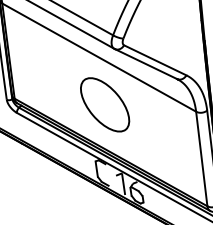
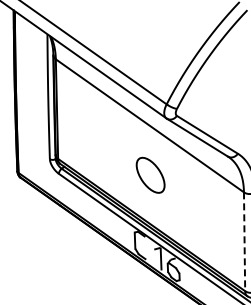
part: (104, 105) -> (150, 175), size x0.6
line: (201, 159) -> (244, 242), solid -> dashed

